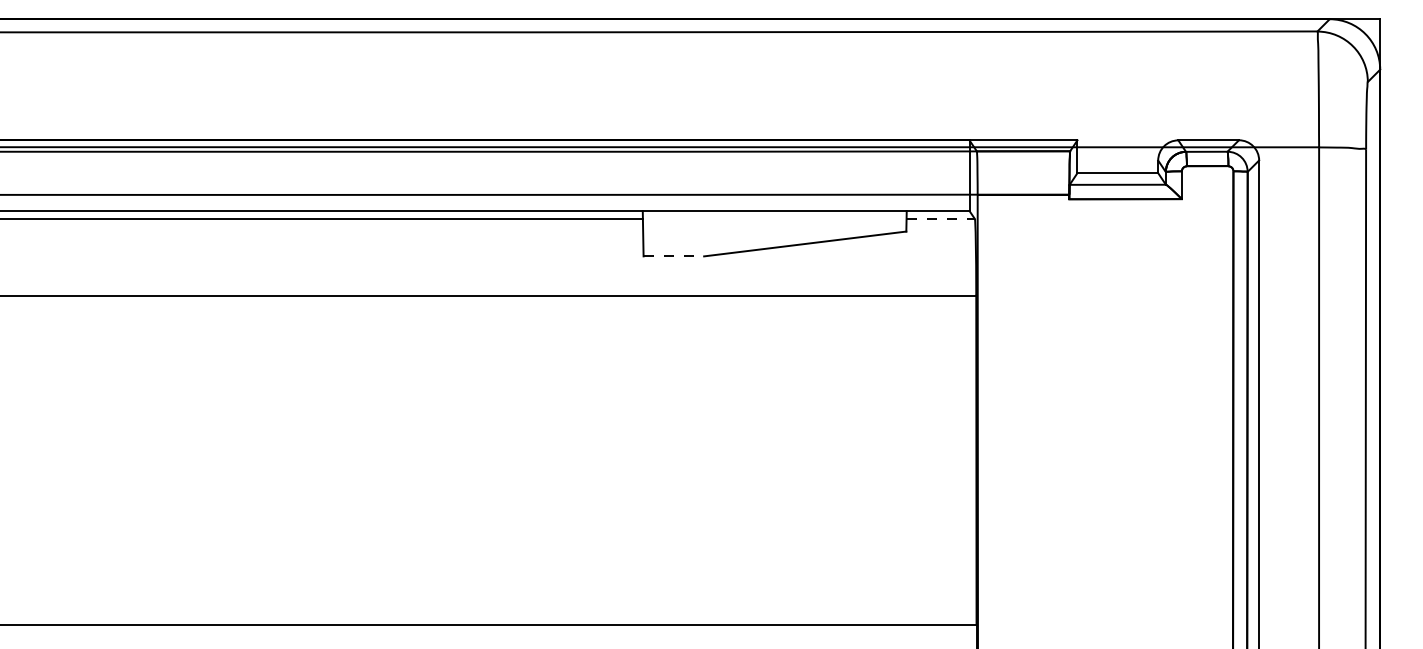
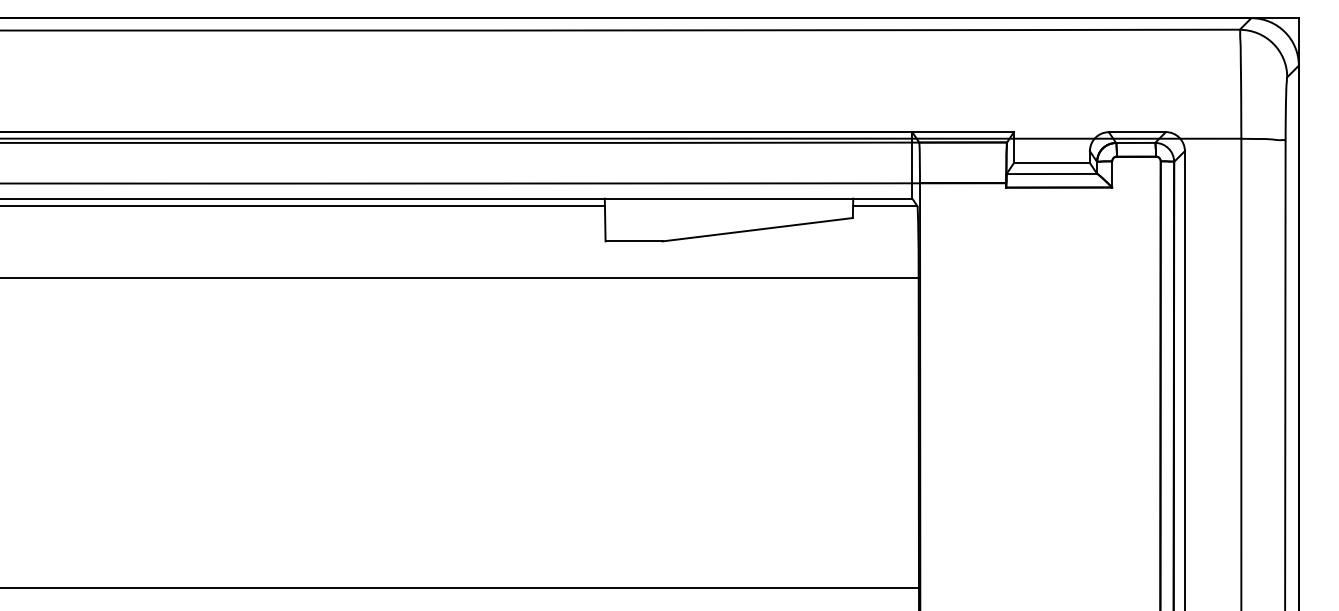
line: (941, 219) -> (885, 206), dashed -> solid
line: (674, 256) -> (634, 241), dashed -> solid

